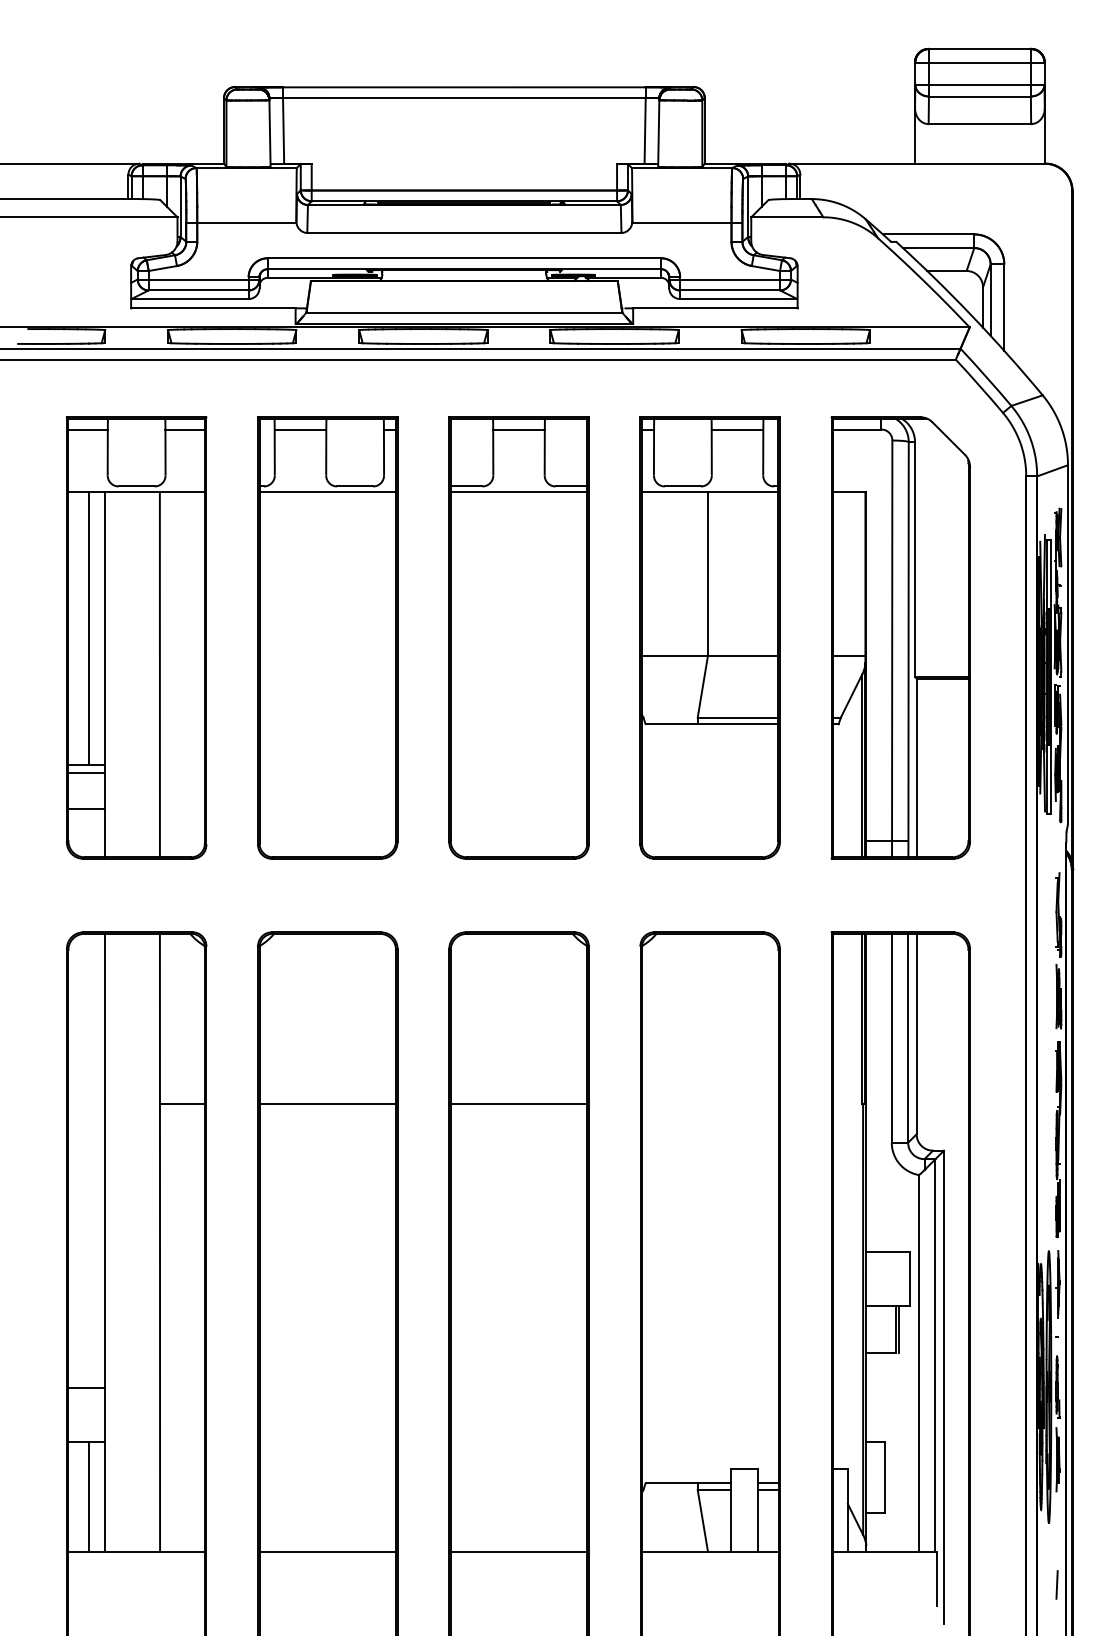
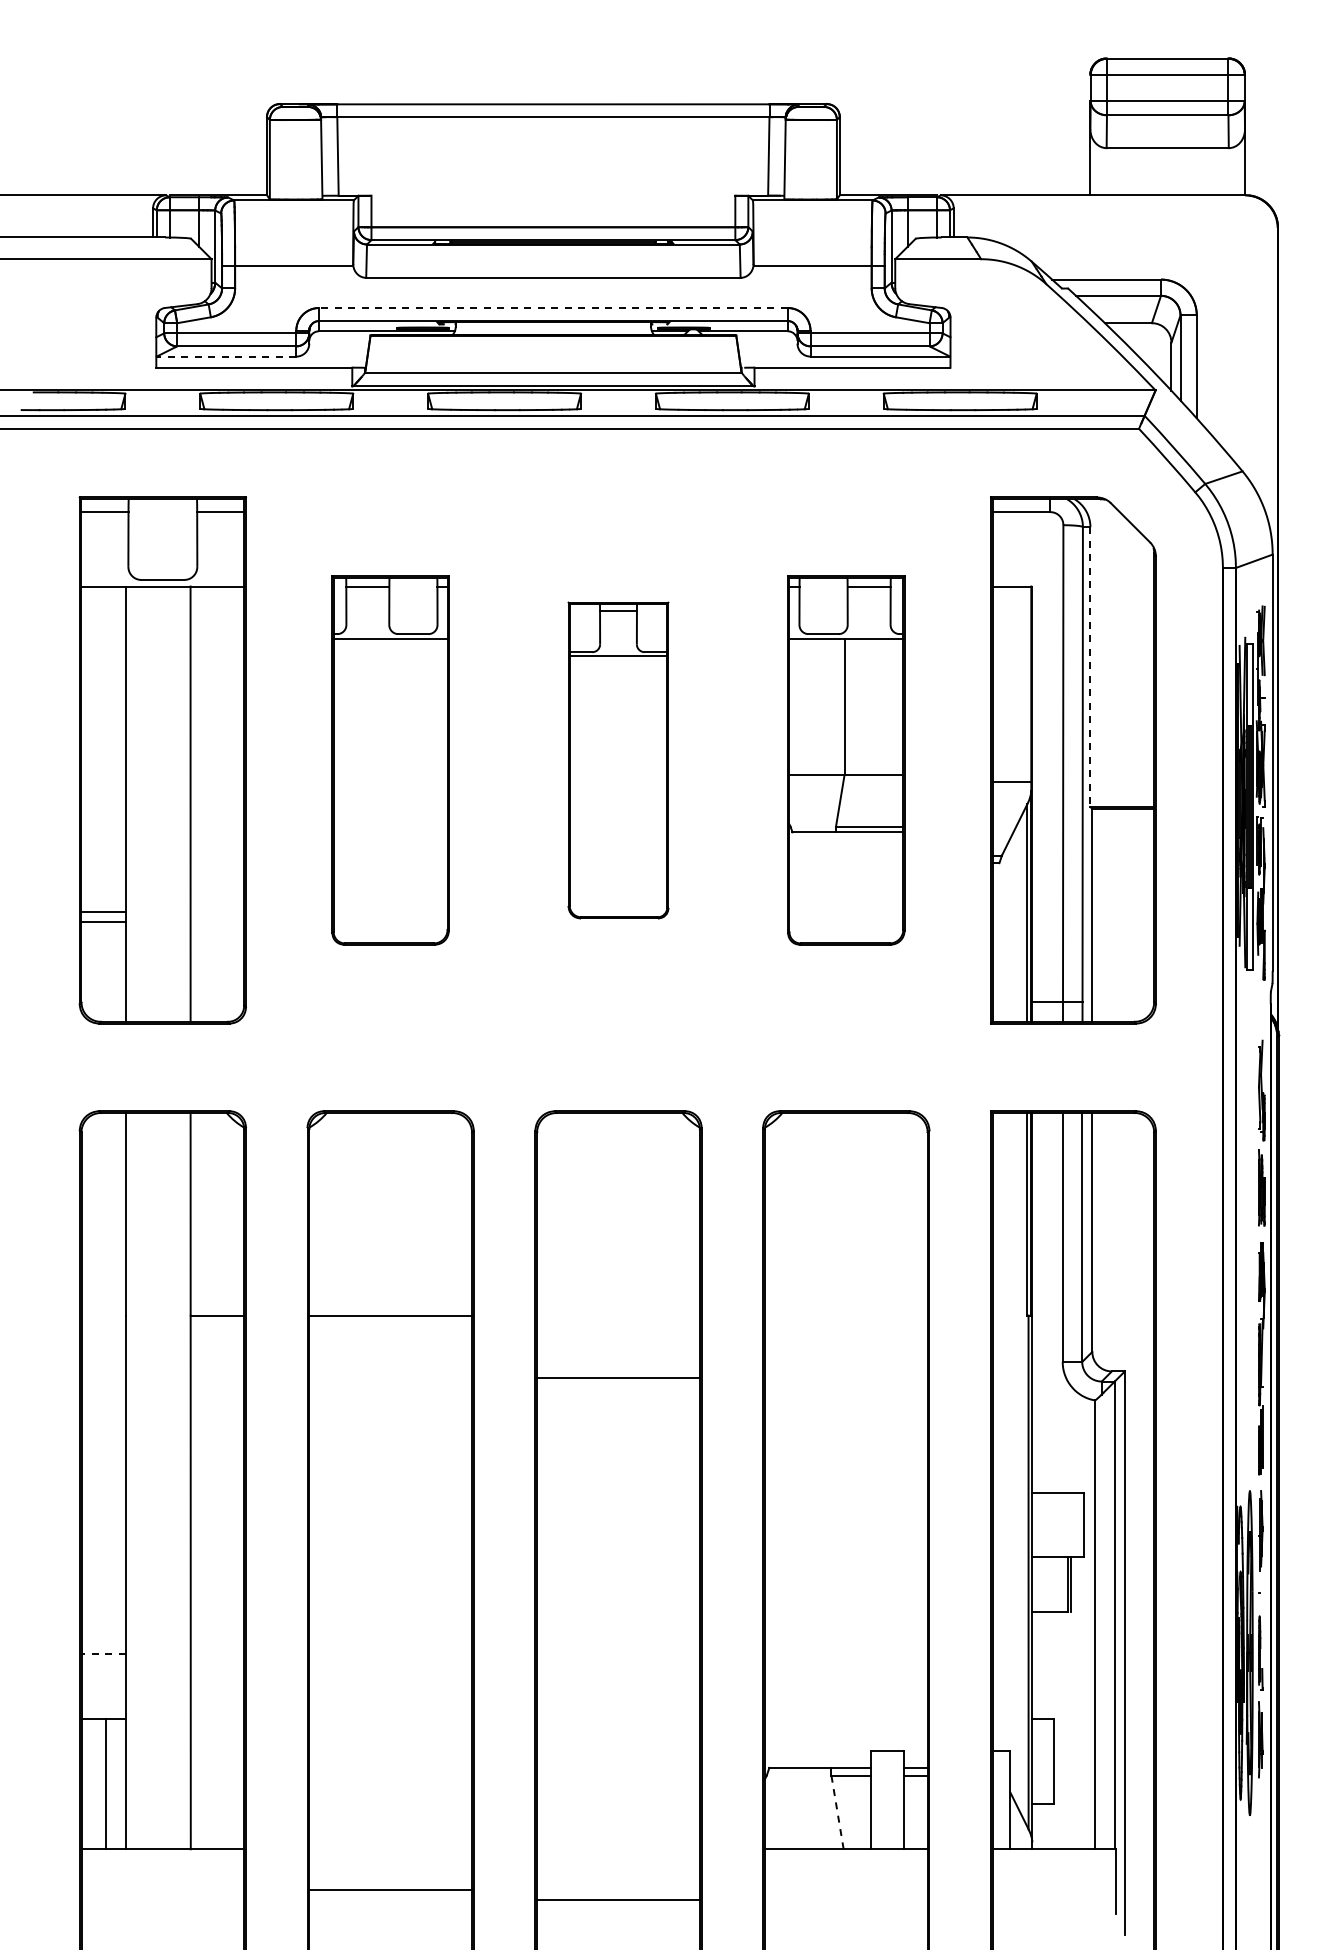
line: (463, 258) -> (552, 308), solid -> dashed
line: (190, 298) -> (226, 356), solid -> dashed
line: (915, 559) -> (1090, 667), solid -> dashed
line: (89, 627) -> (106, 748), removed
part: (327, 637) -> (390, 760), size x0.7
part: (519, 637) -> (618, 760), size x0.6
part: (710, 637) -> (846, 760), size x0.7
line: (86, 809) -> (103, 964), removed
line: (519, 1103) -> (618, 1377), moved
line: (86, 1388) -> (103, 1654), solid -> dashed
line: (702, 1519) -> (837, 1811), solid -> dashed
line: (327, 1551) -> (390, 1890), moved
line: (519, 1551) -> (618, 1900), moved
line: (1056, 1584) -> (1259, 1888), removed

